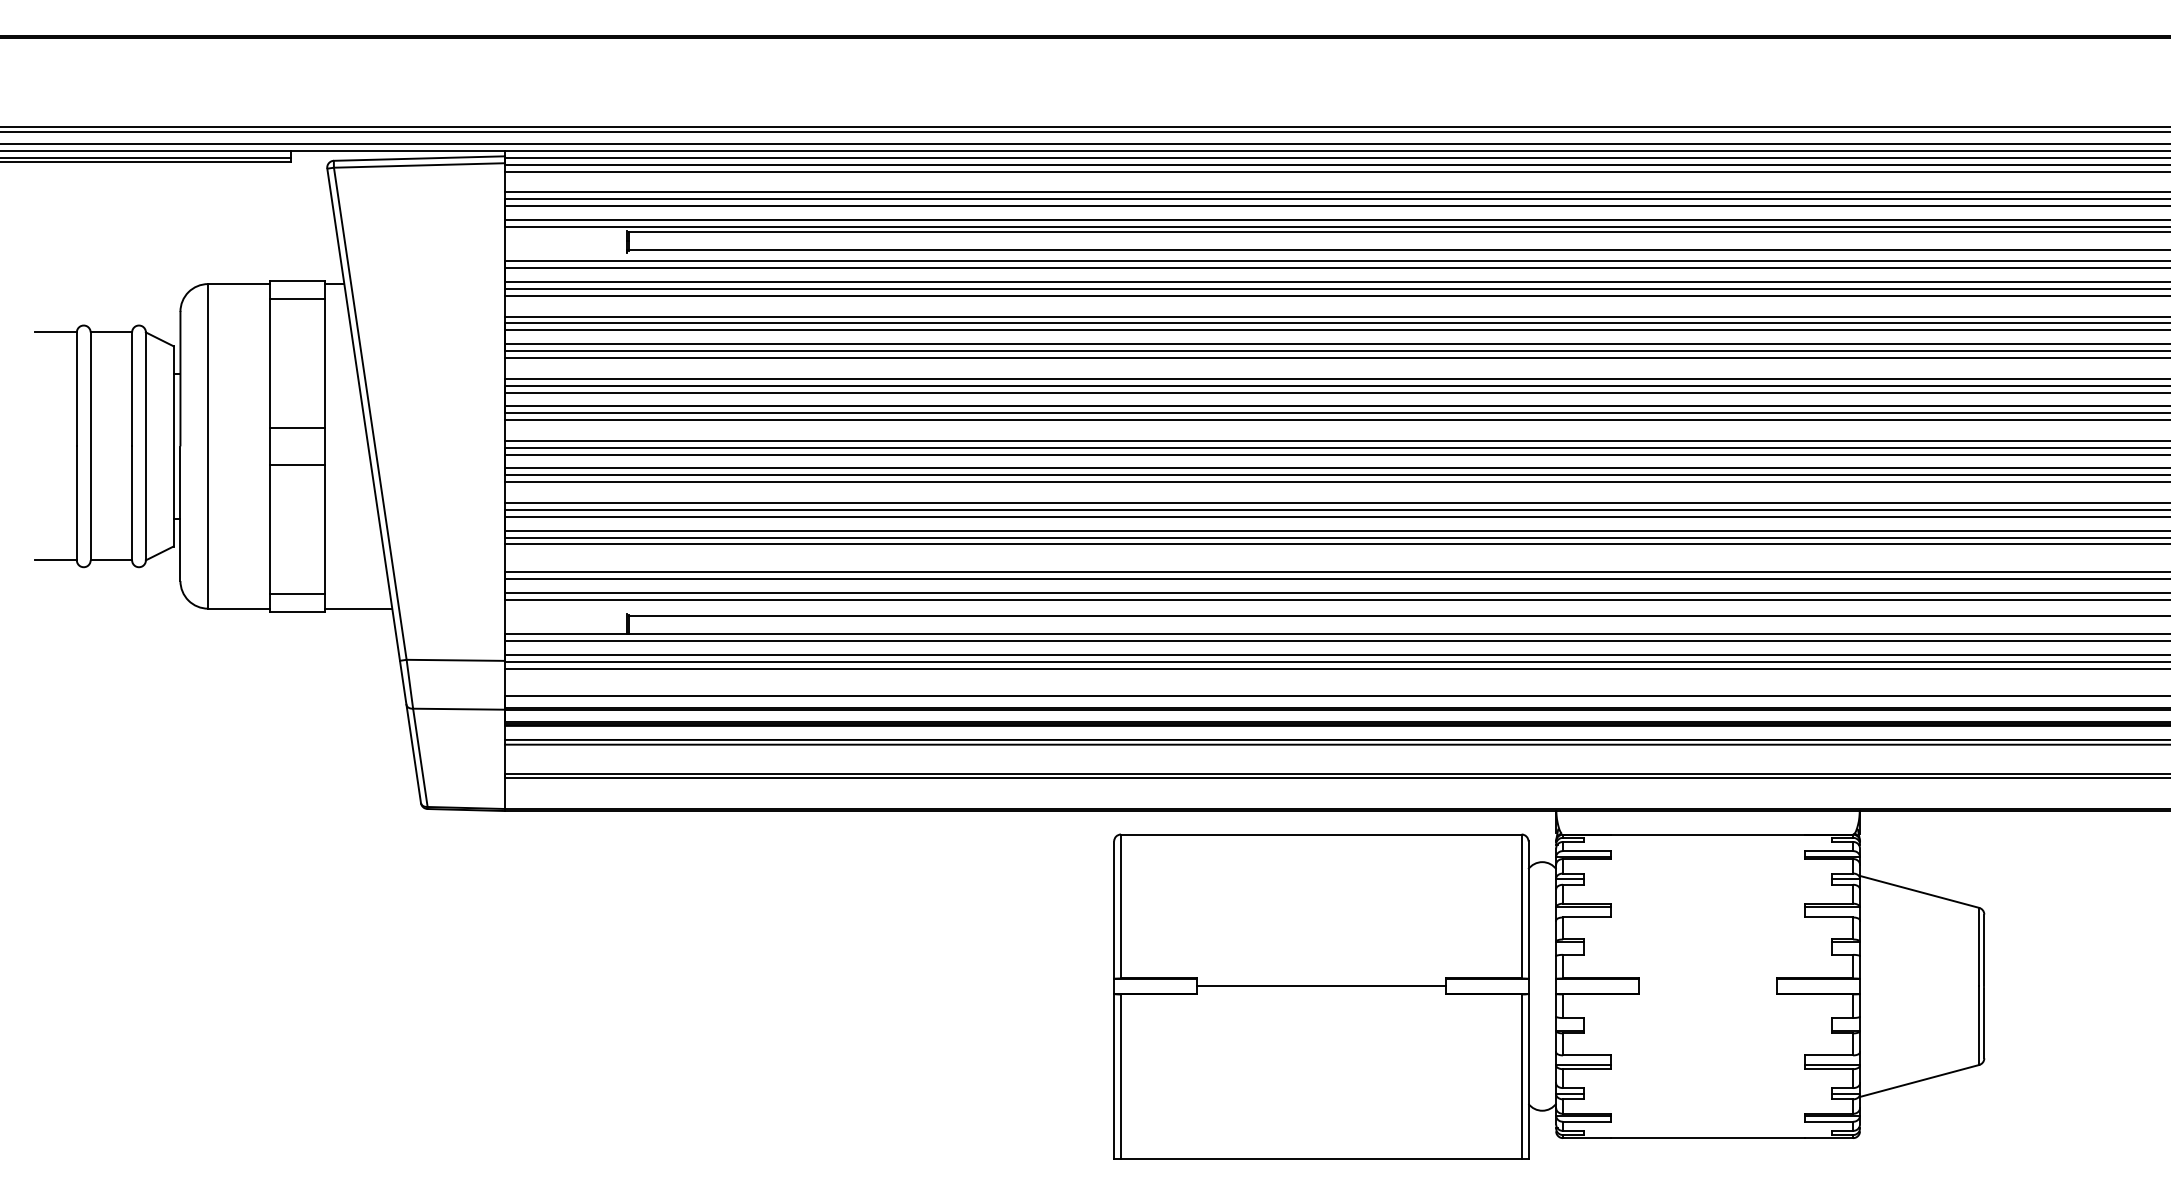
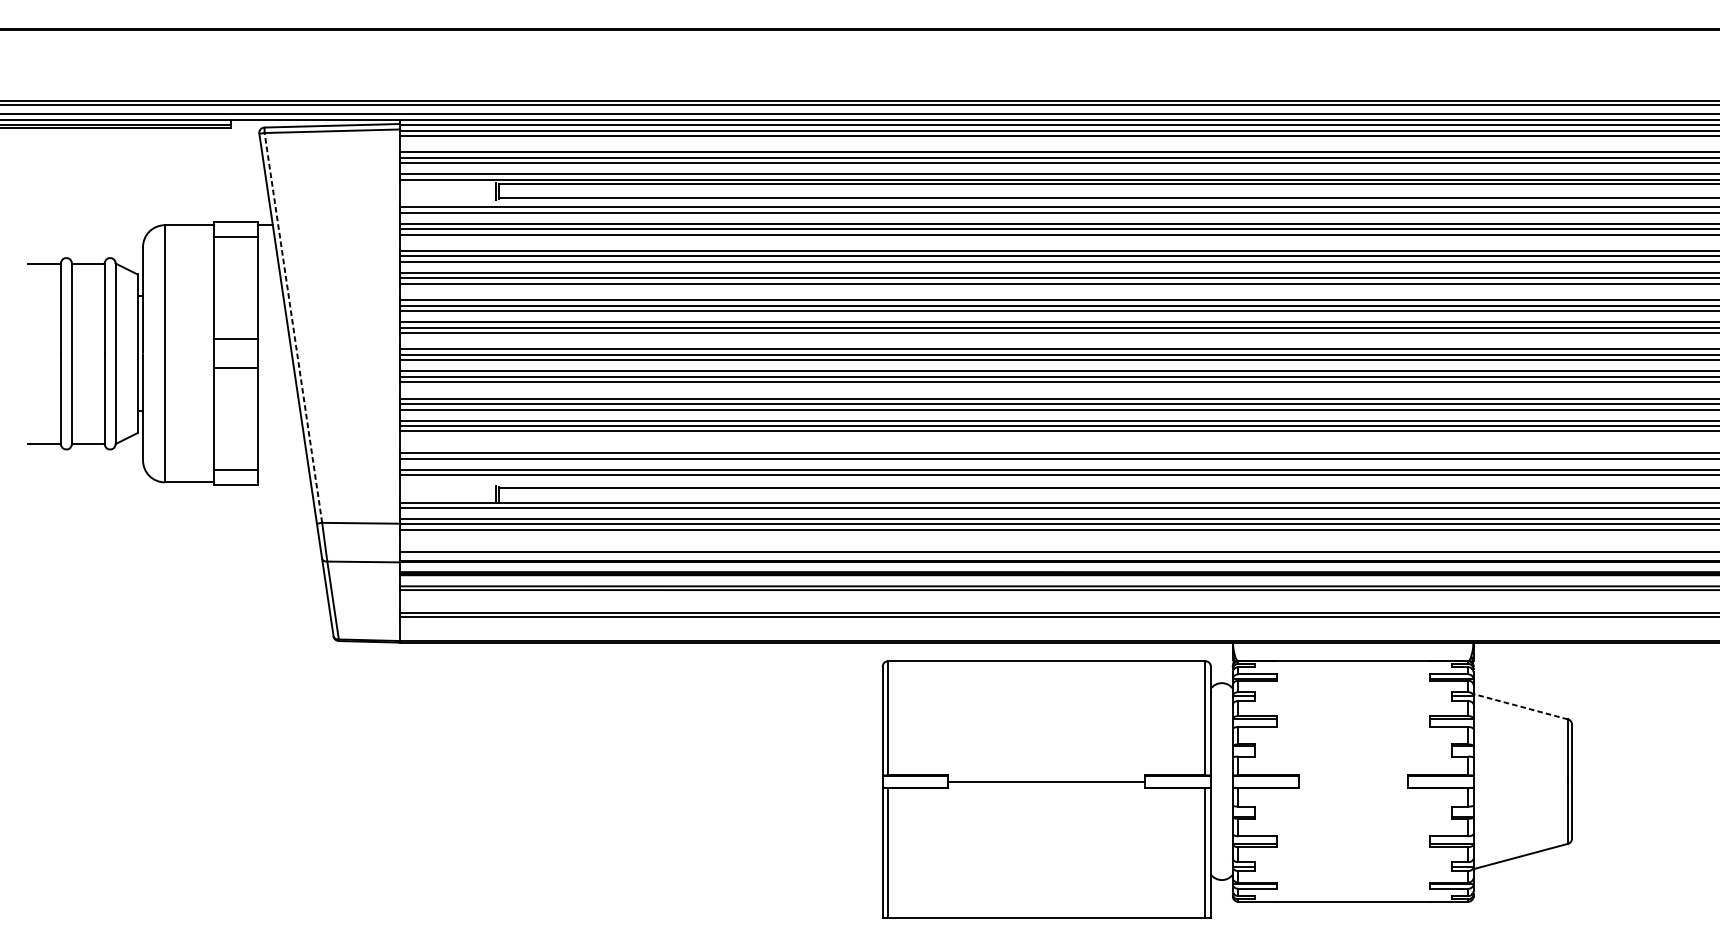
line: (370, 413) -> (293, 327), solid -> dashed
line: (358, 608) -> (284, 482), removed
line: (1919, 891) -> (1520, 706), solid -> dashed

